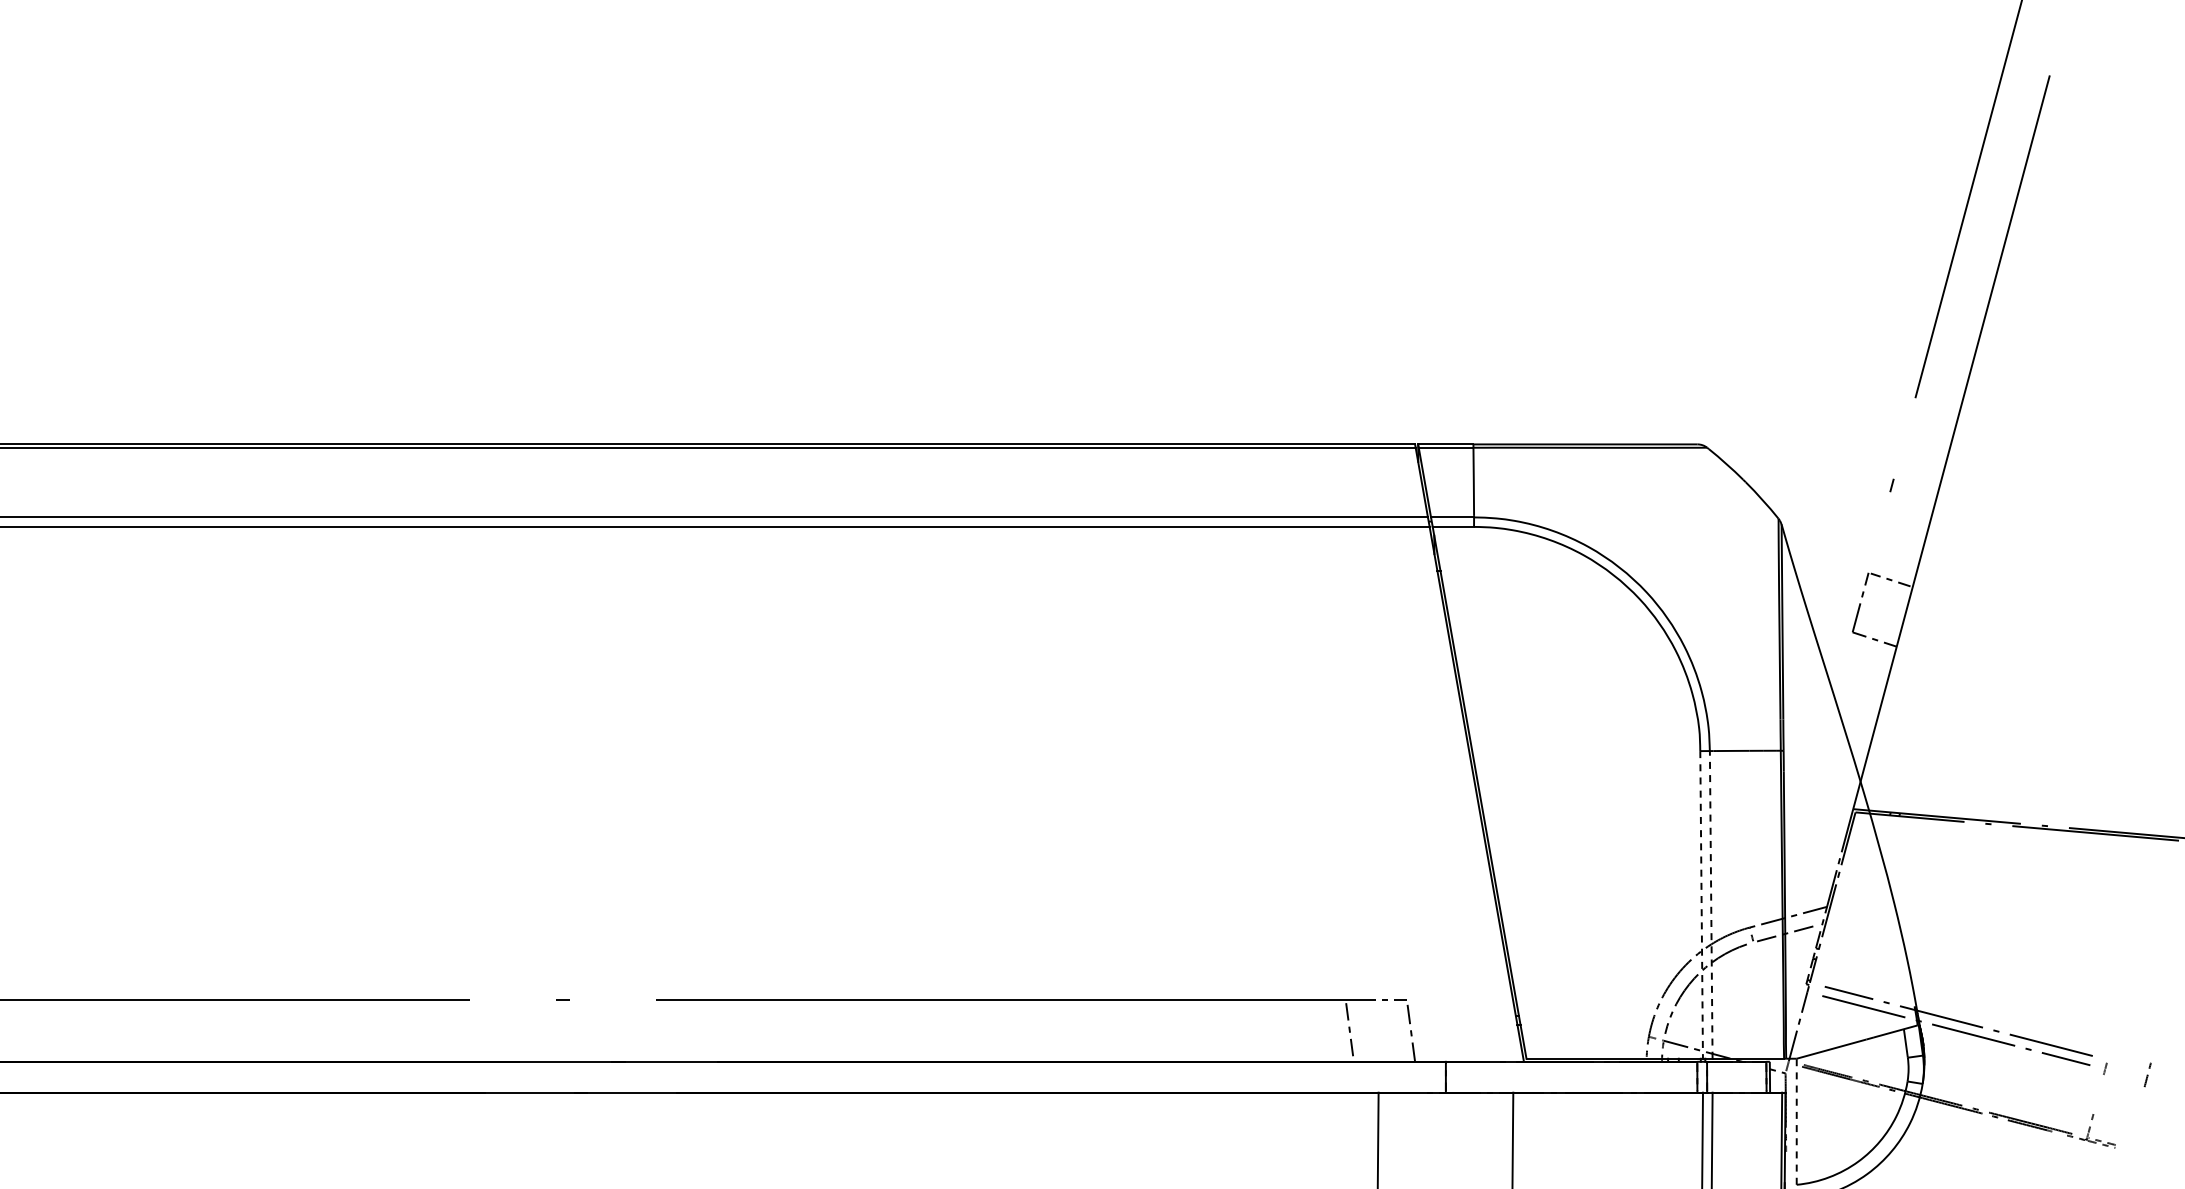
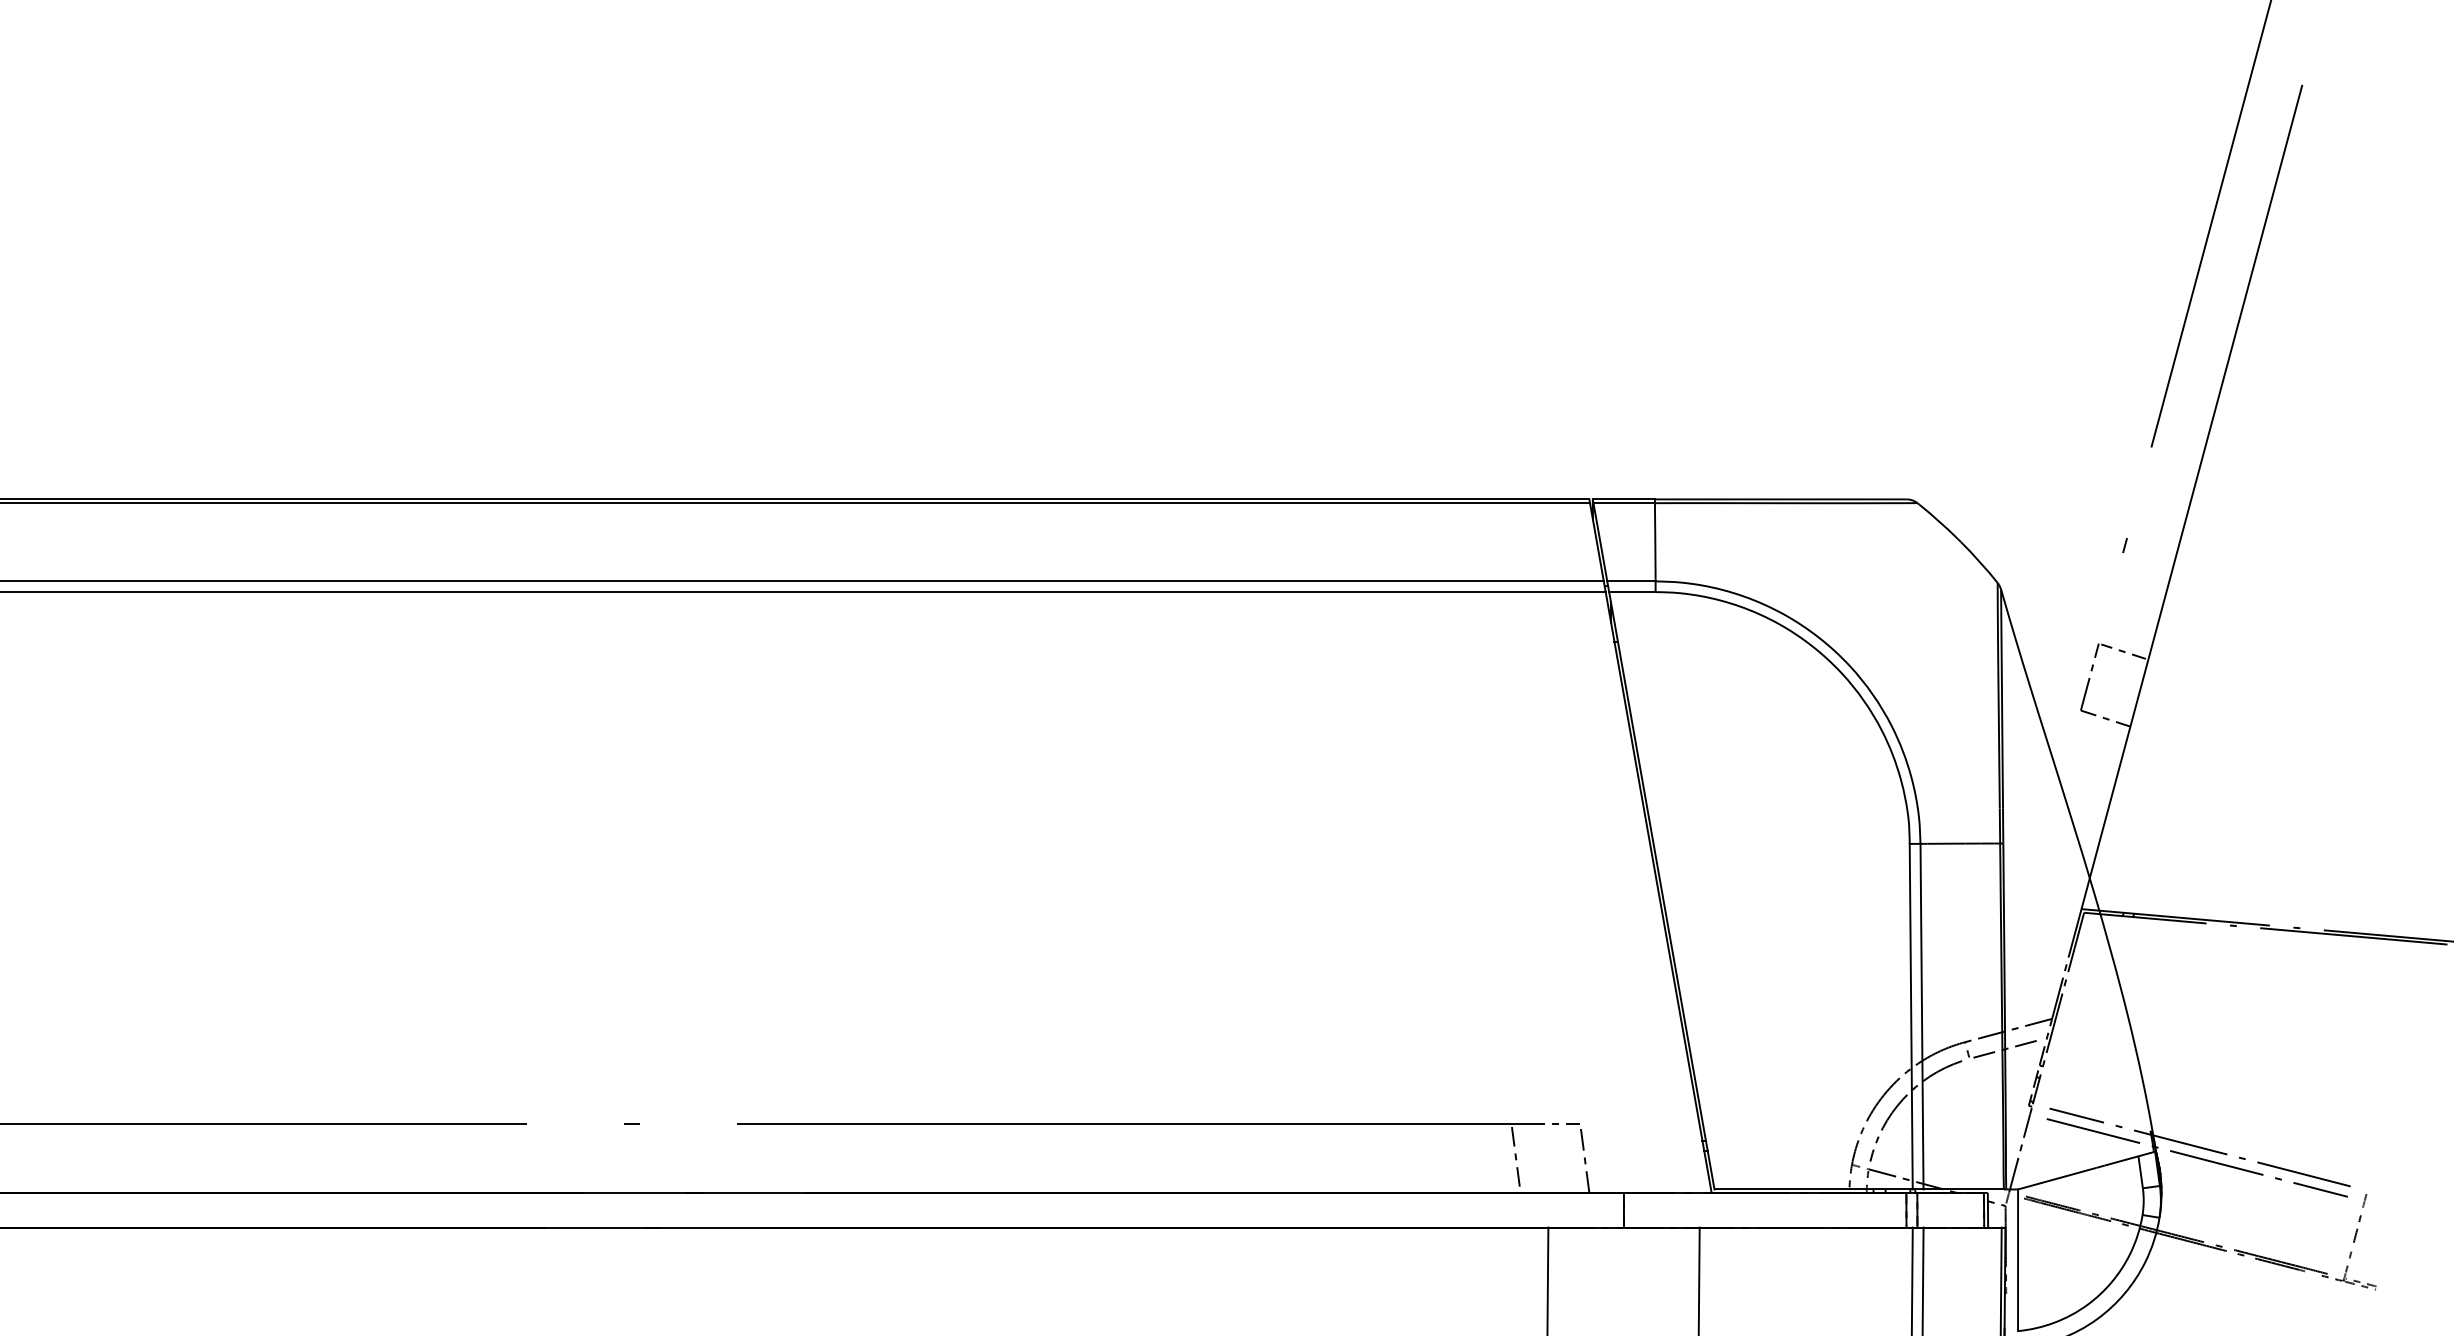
line: (1701, 904) -> (1911, 1016), dashed -> solid
line: (1711, 904) -> (1922, 1016), dashed -> solid
curve: (2147, 1074) -> (2357, 1228), moved
line: (1796, 1121) -> (2017, 1259), dashed -> solid

